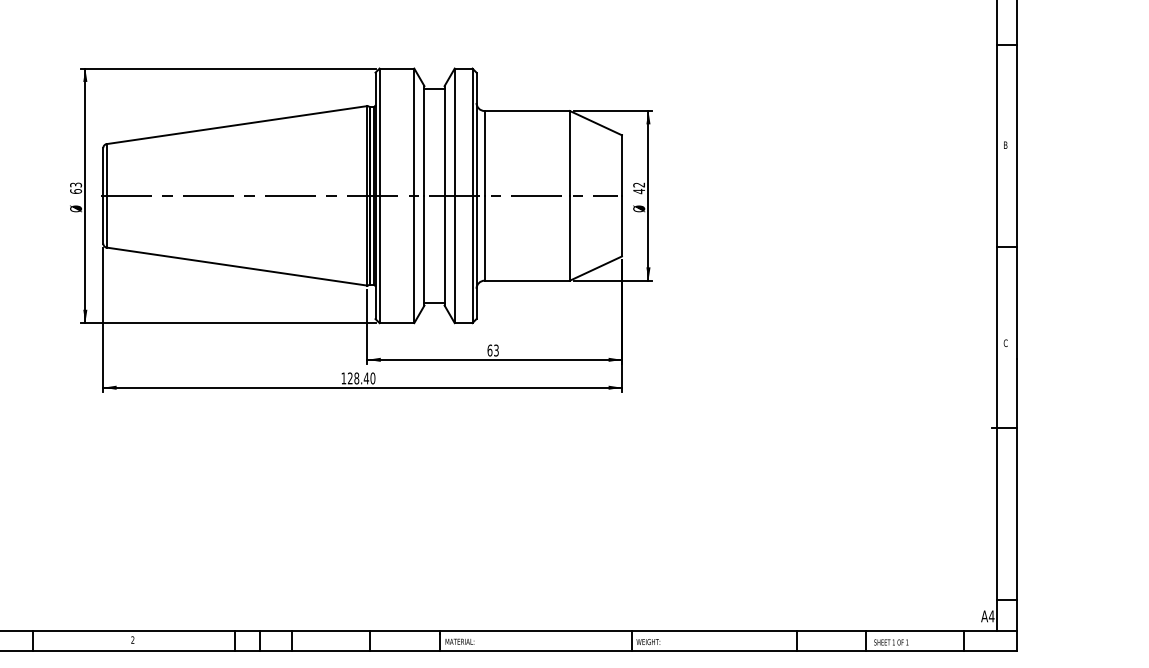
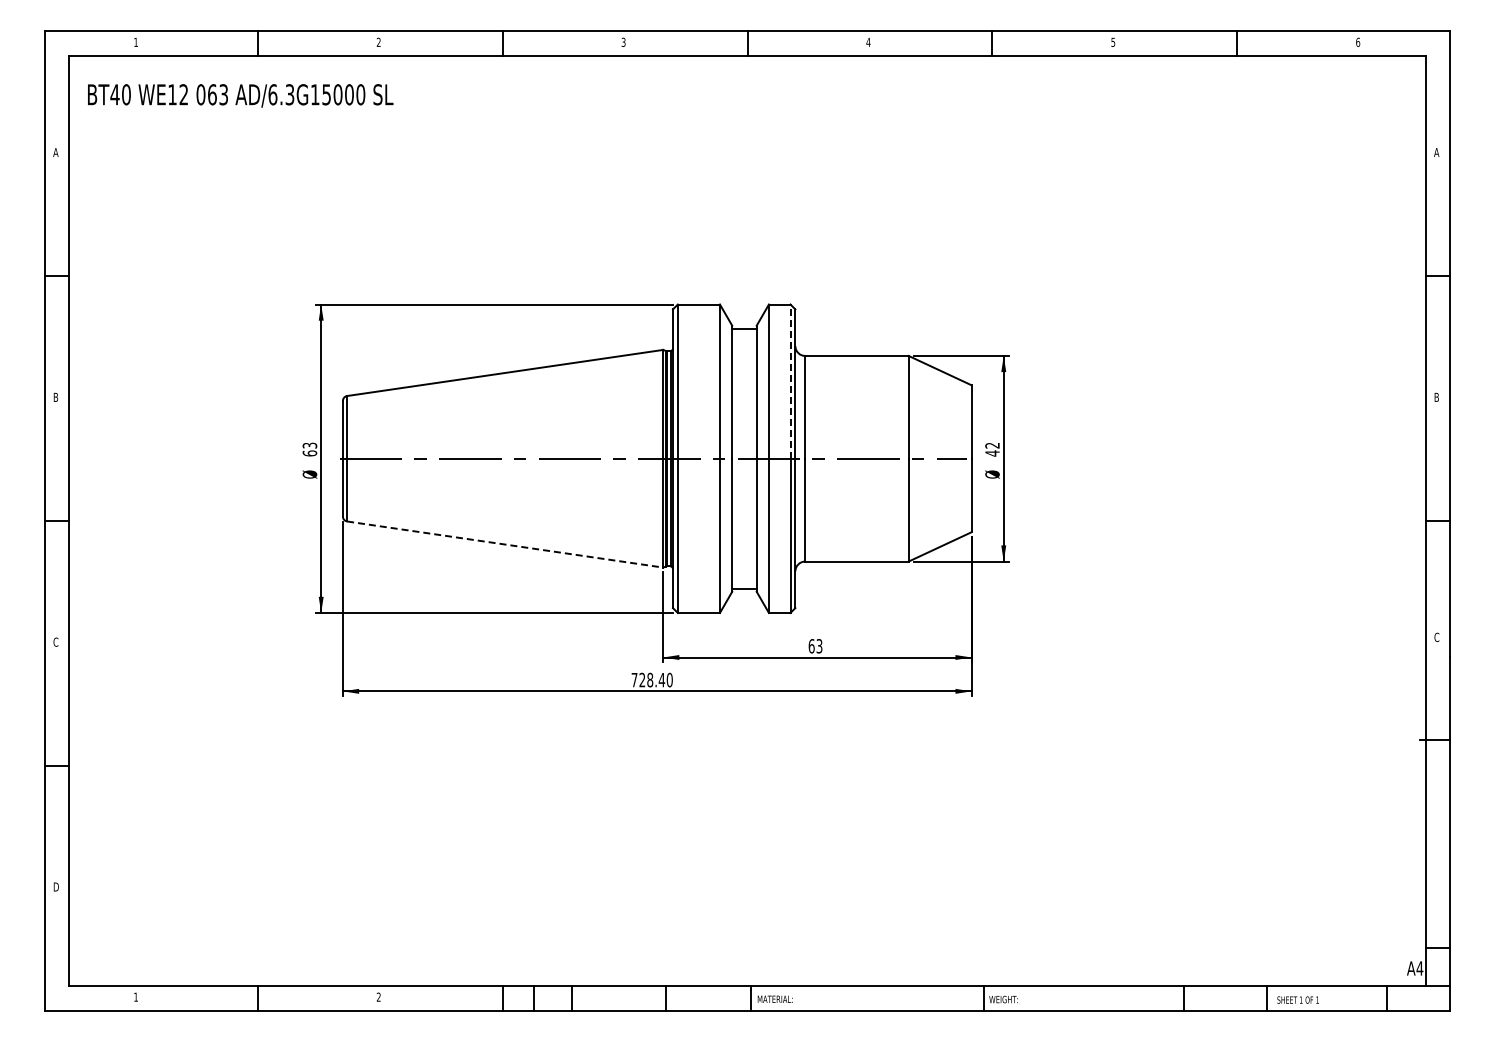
line: (472, 132) -> (790, 381), solid -> dashed
line: (237, 266) -> (505, 544), solid -> dashed
text: (343, 378) -> (634, 680), 128.40 -> 728.40

